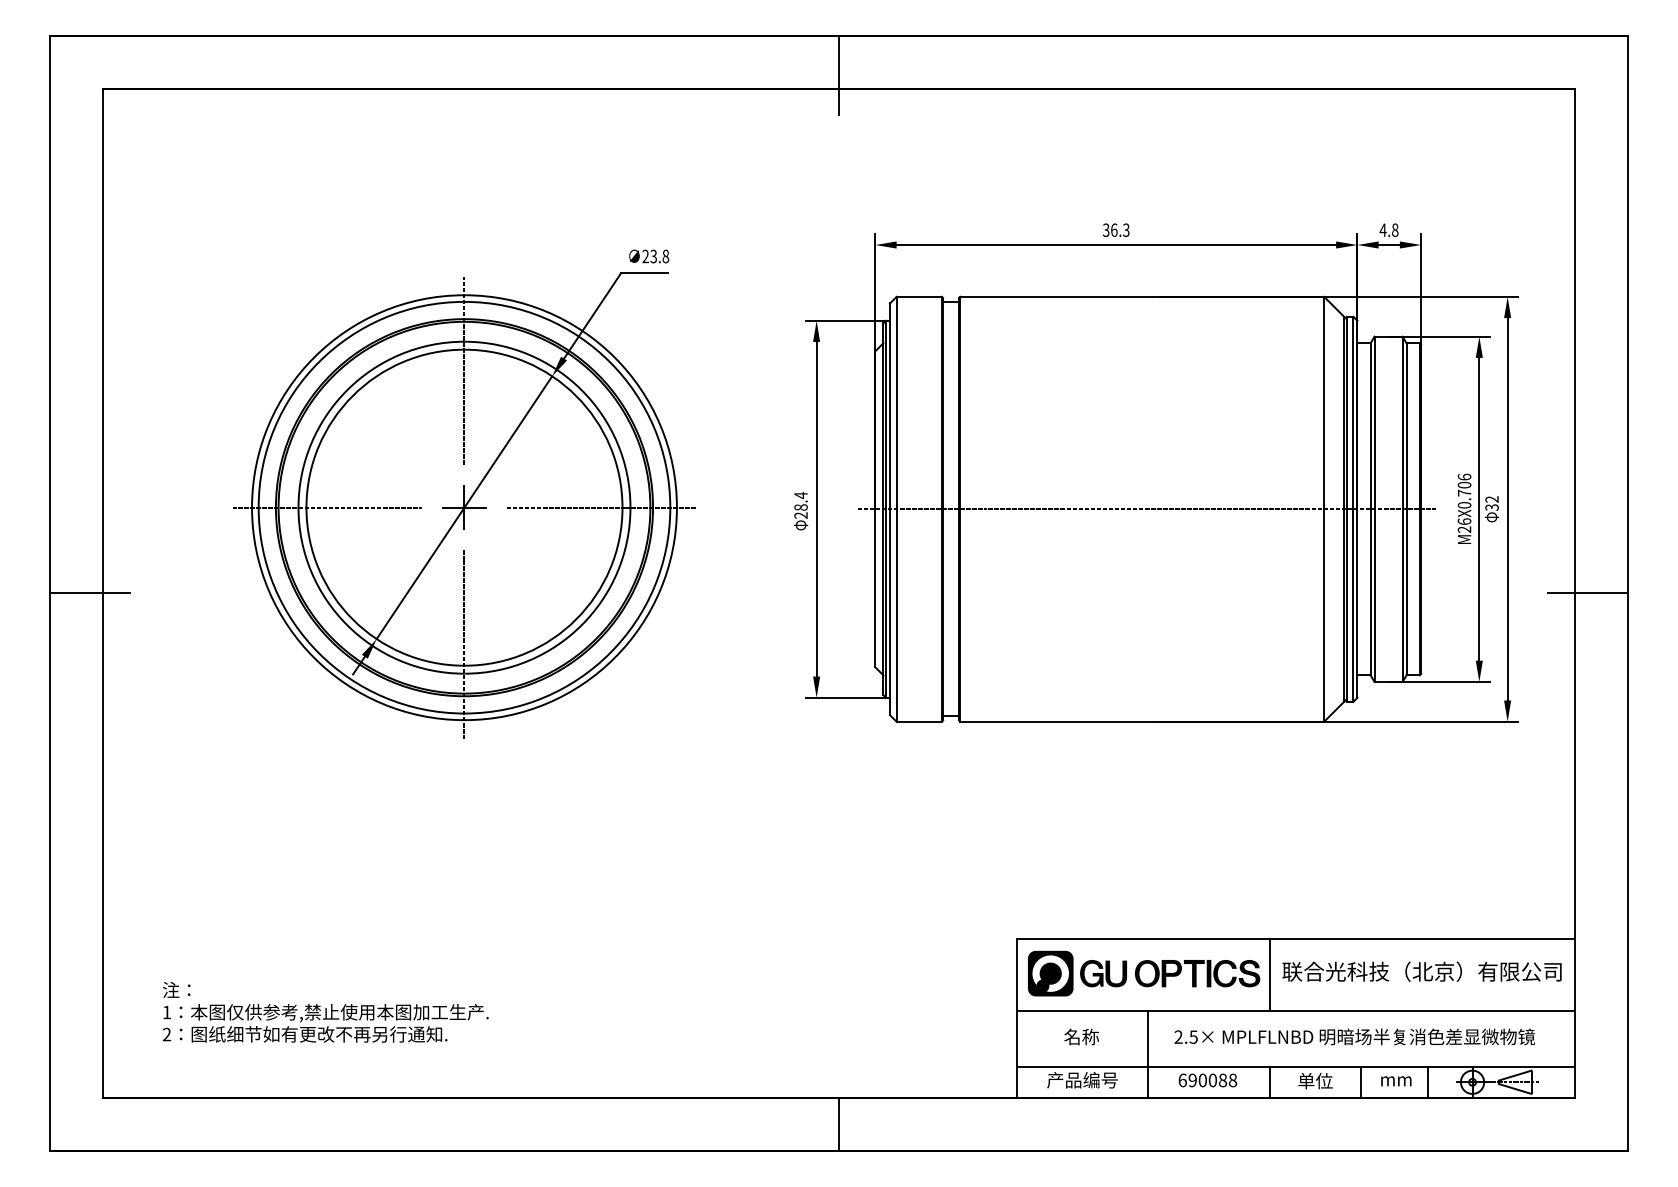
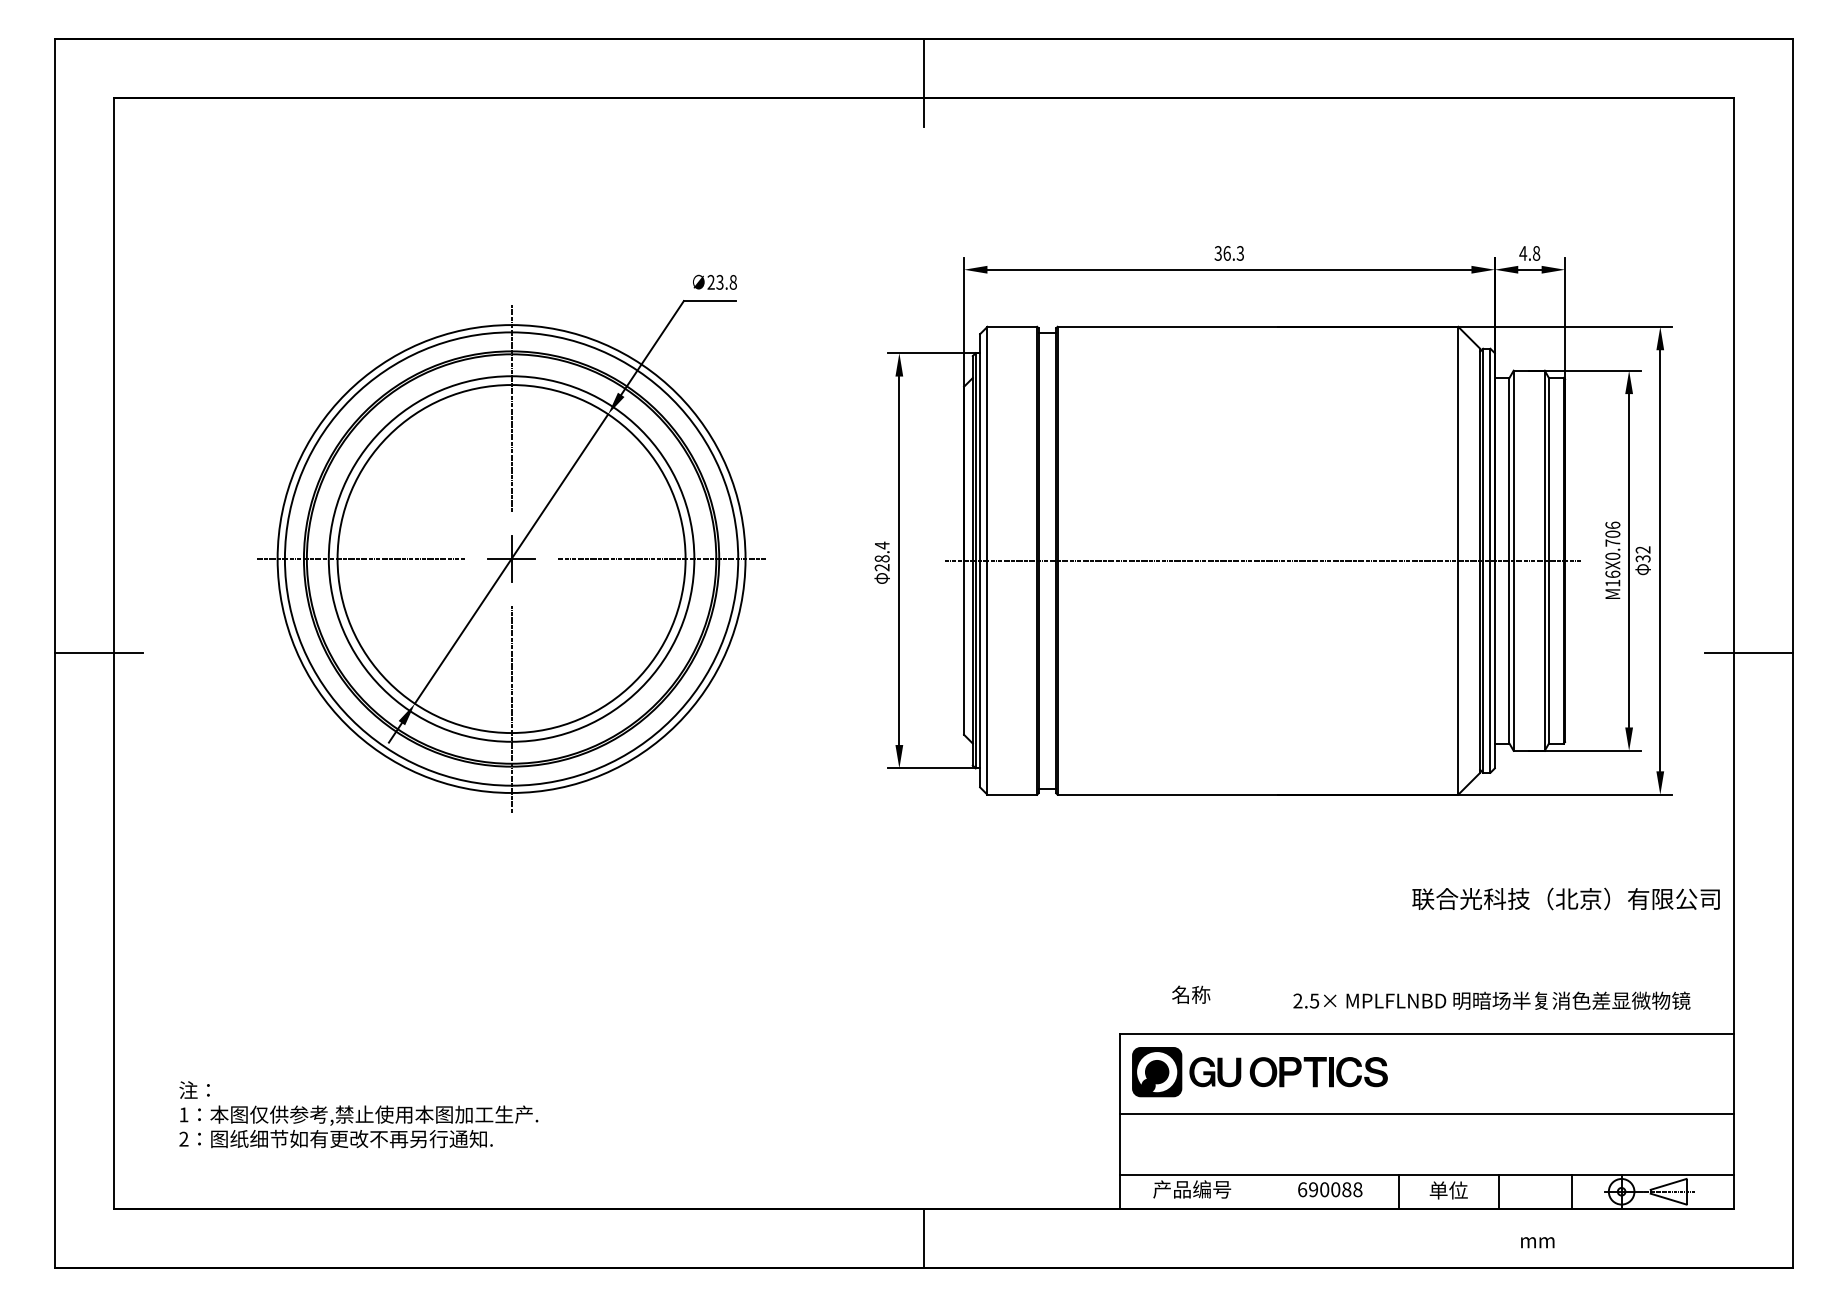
text: (1464, 529) -> (1612, 582), M26X0.706 -> M16X0.706
text: (1421, 971) -> (1565, 898), moved
line: (1269, 974) -> (1398, 1073), removed
text: (1081, 1036) -> (1191, 994), moved
text: (1354, 1036) -> (1491, 1000), moved
line: (1148, 1054) -> (1264, 1161), removed
text: (1396, 1081) -> (1537, 1242), moved

